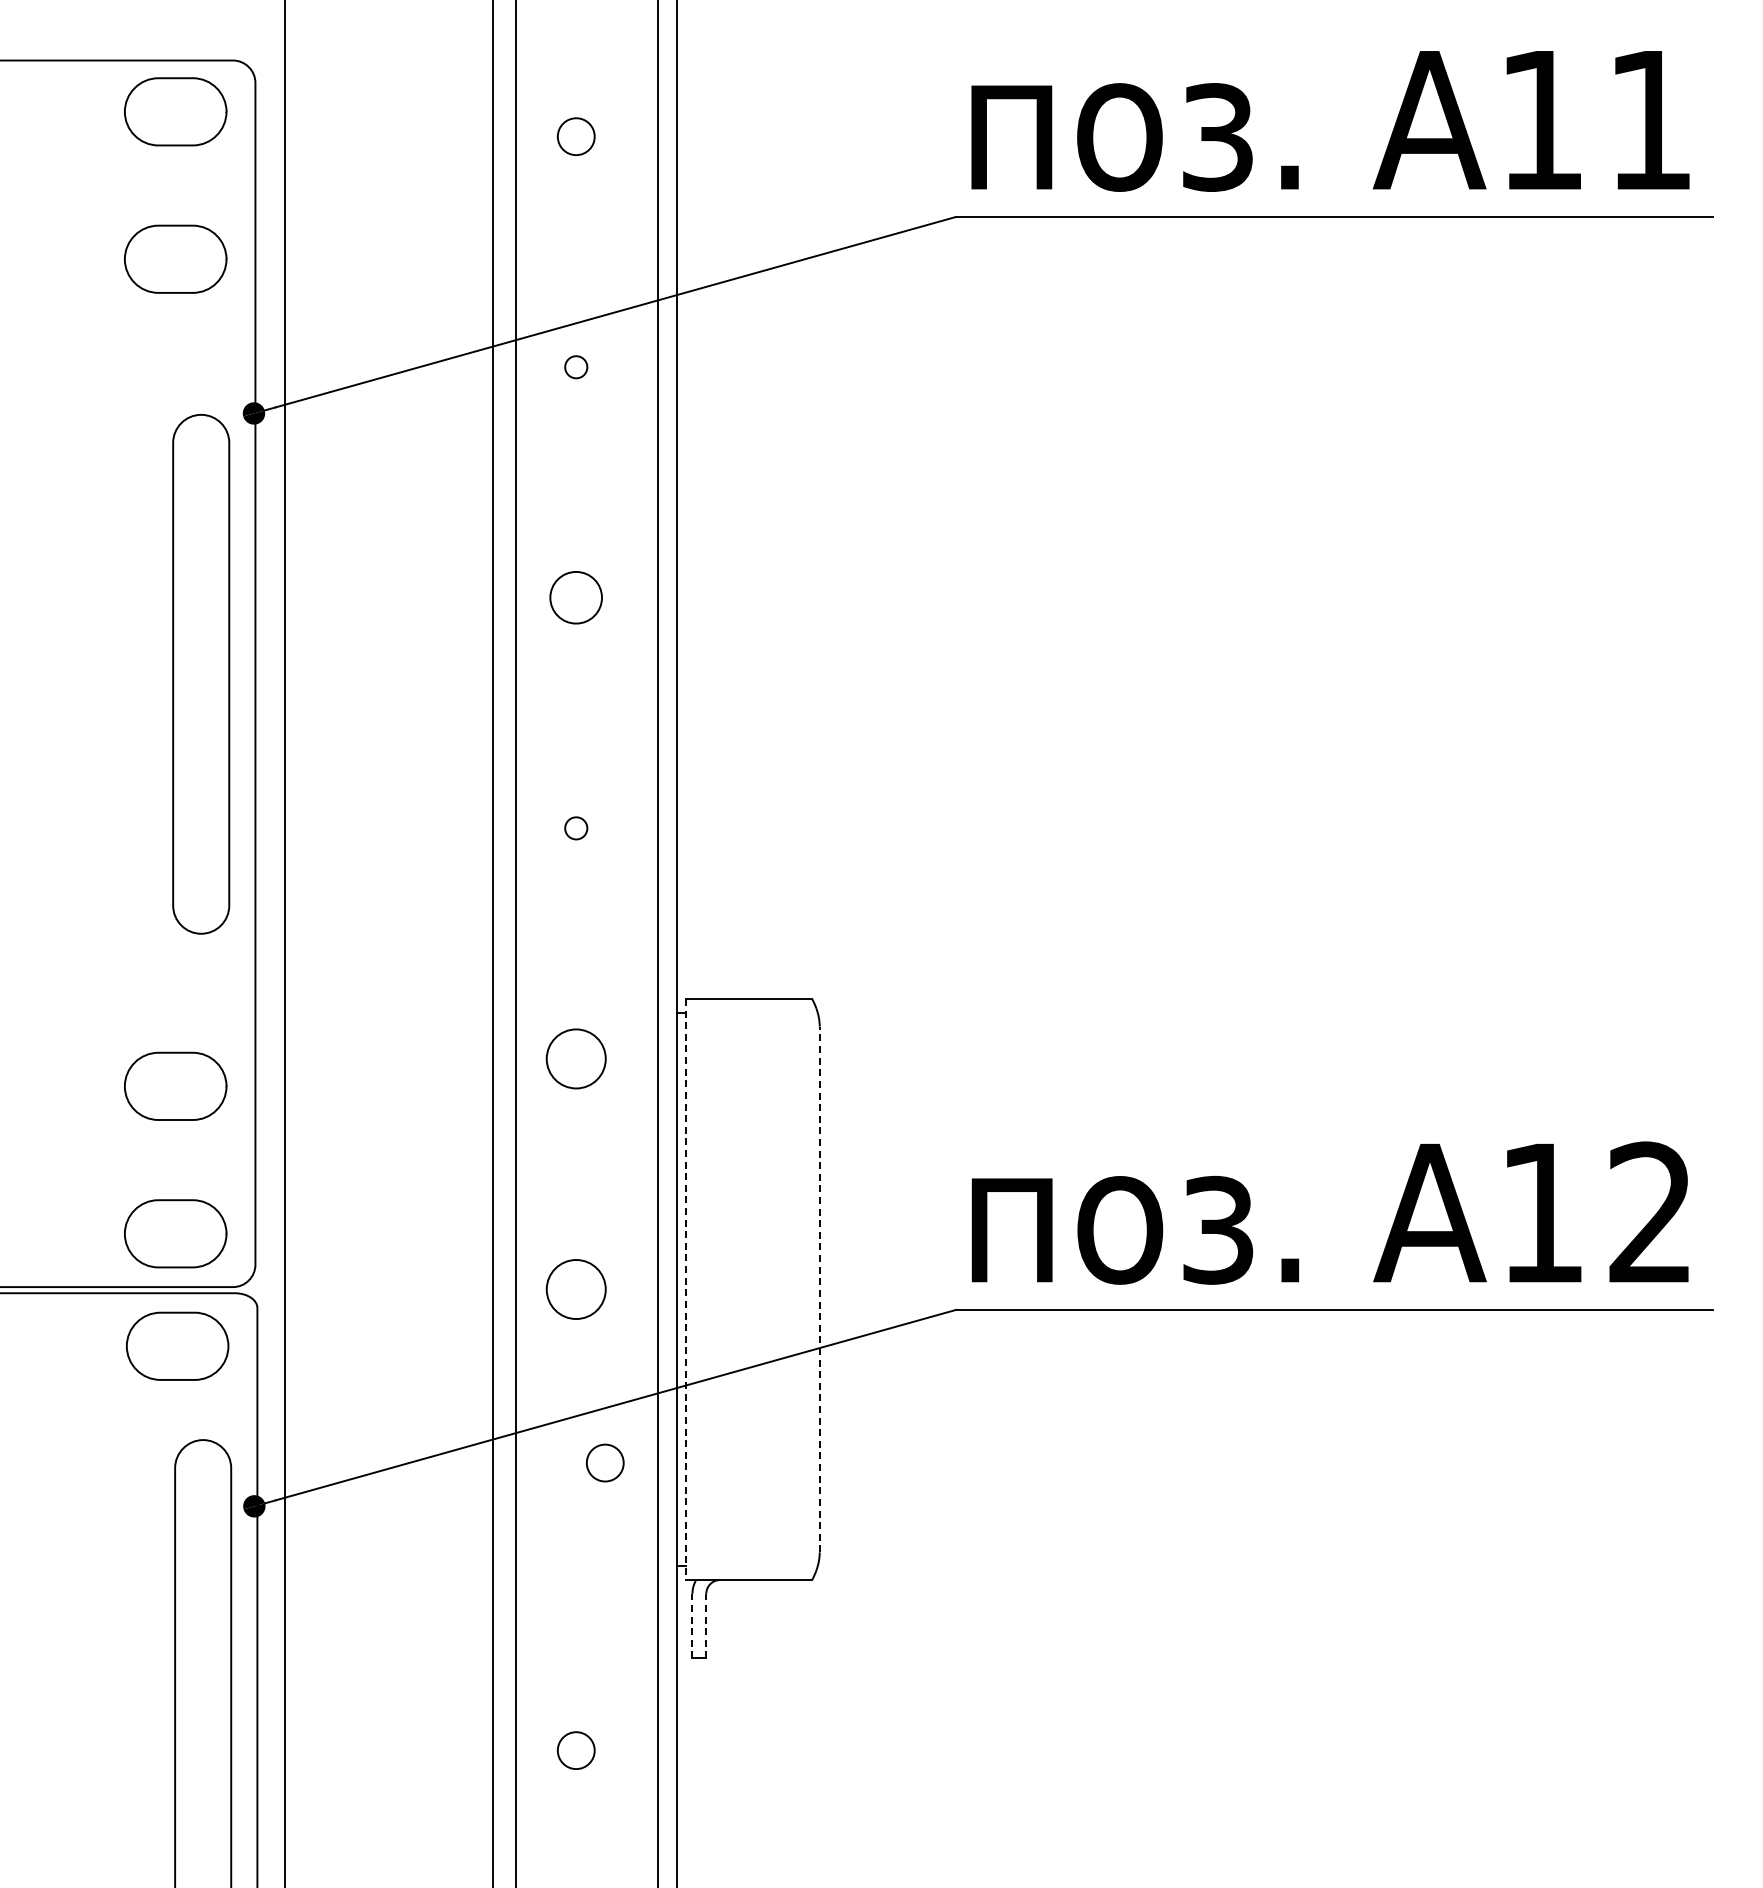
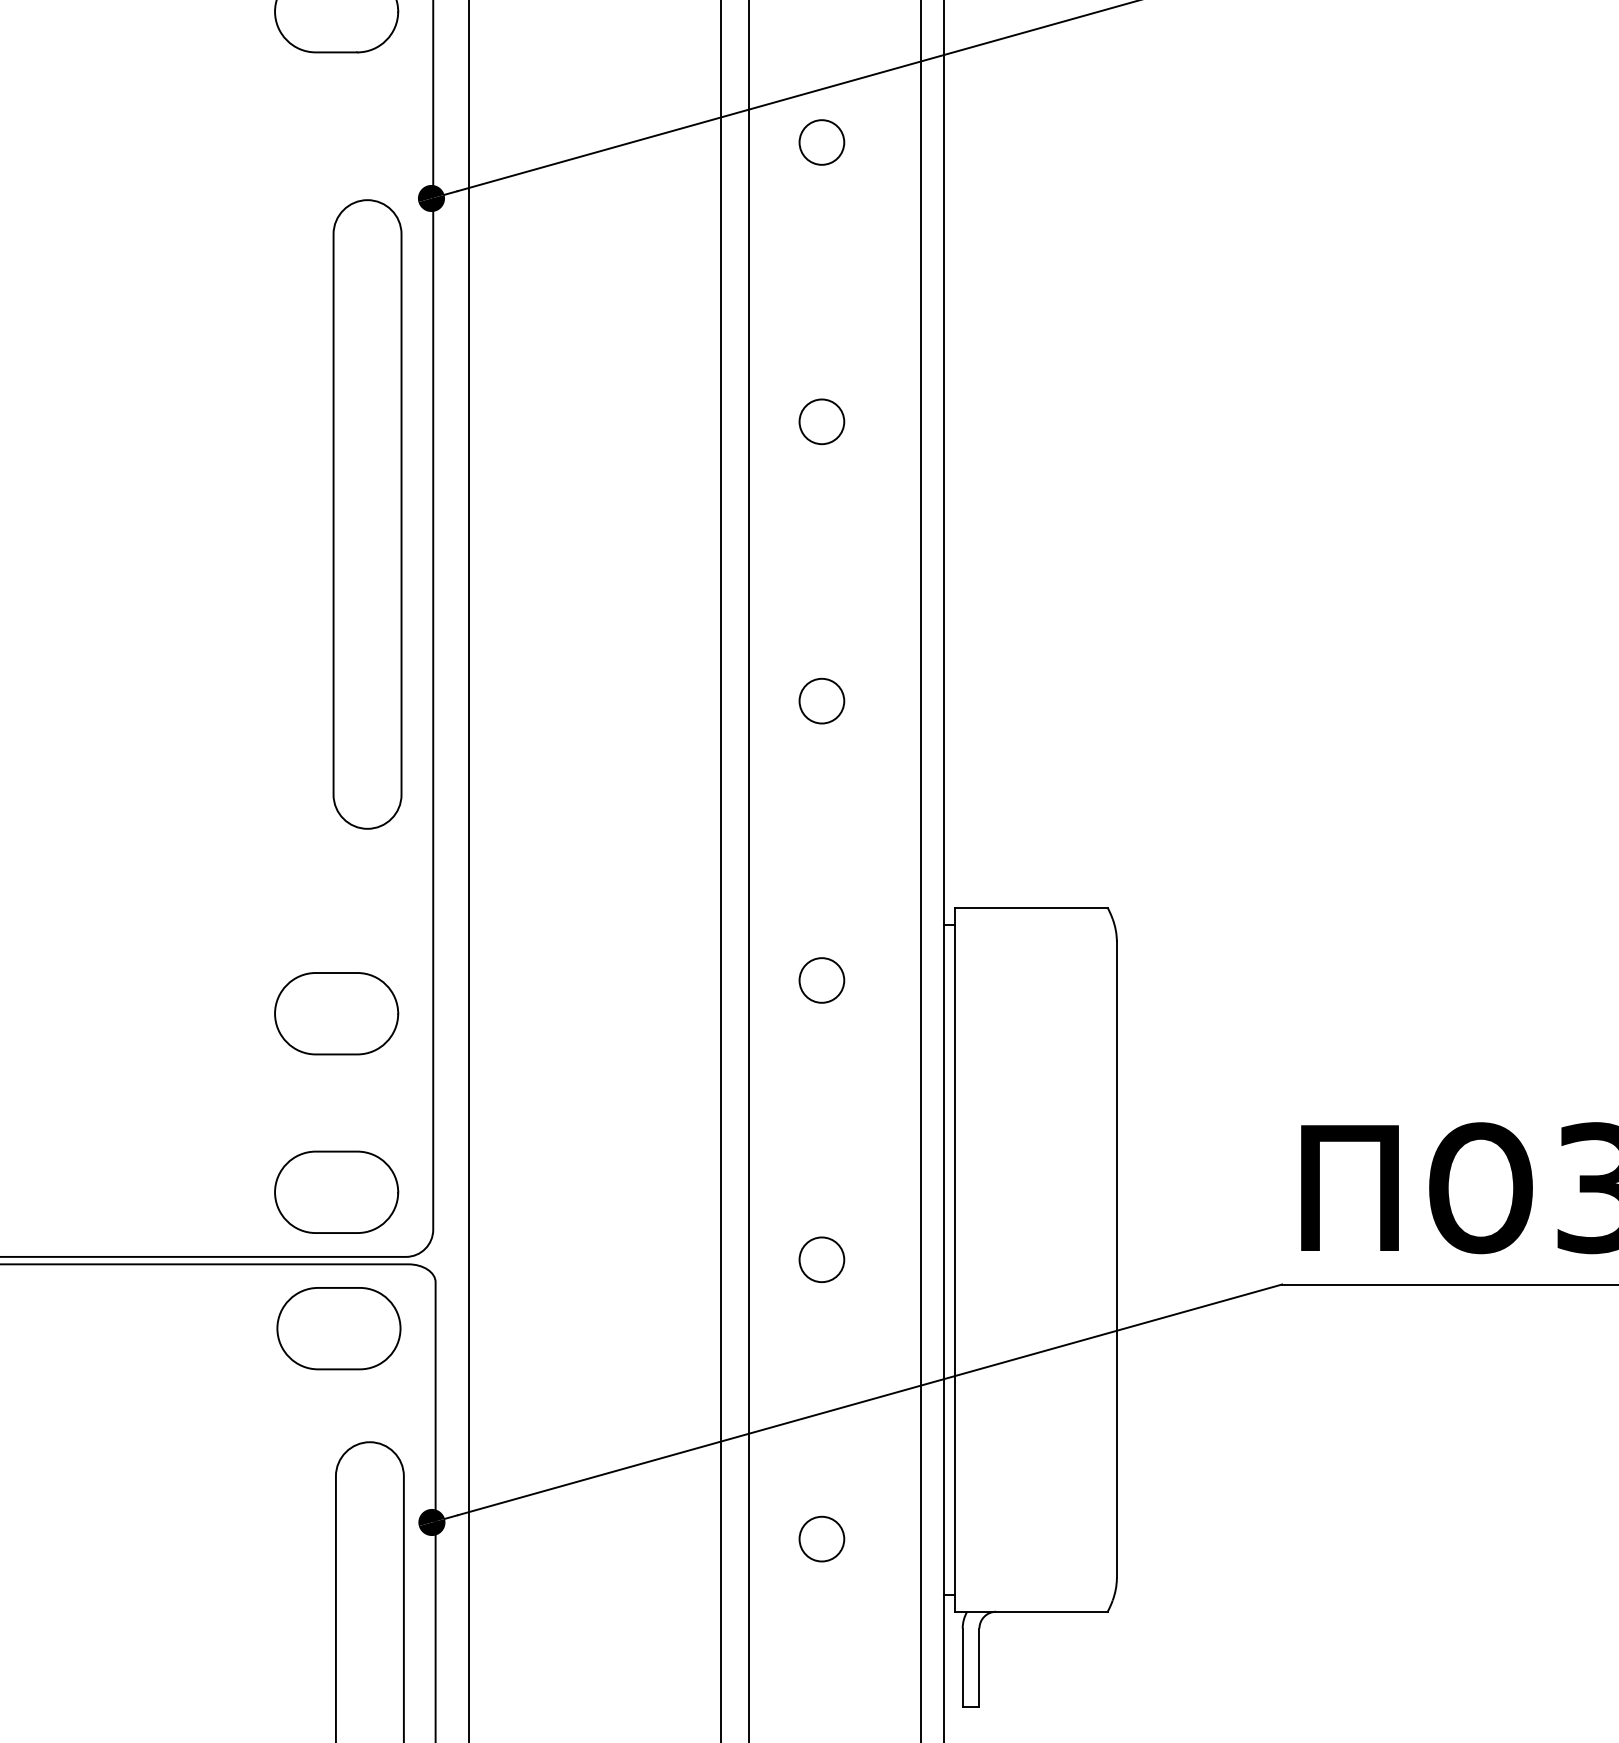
circle: (575, 366) -> (820, 141), size x1.67
circle: (576, 597) -> (822, 421), size x0.71
circle: (575, 827) -> (820, 700), size x1.67
circle: (575, 1058) -> (820, 979), size x0.62
circle: (575, 1289) -> (820, 1259), size x0.62
line: (686, 1289) -> (955, 1259), dashed -> solid
line: (819, 1289) -> (1116, 1259), dashed -> solid
circle: (605, 1462) -> (822, 1538), moved
line: (692, 1625) -> (962, 1666), dashed -> solid
line: (706, 1625) -> (979, 1666), dashed -> solid

